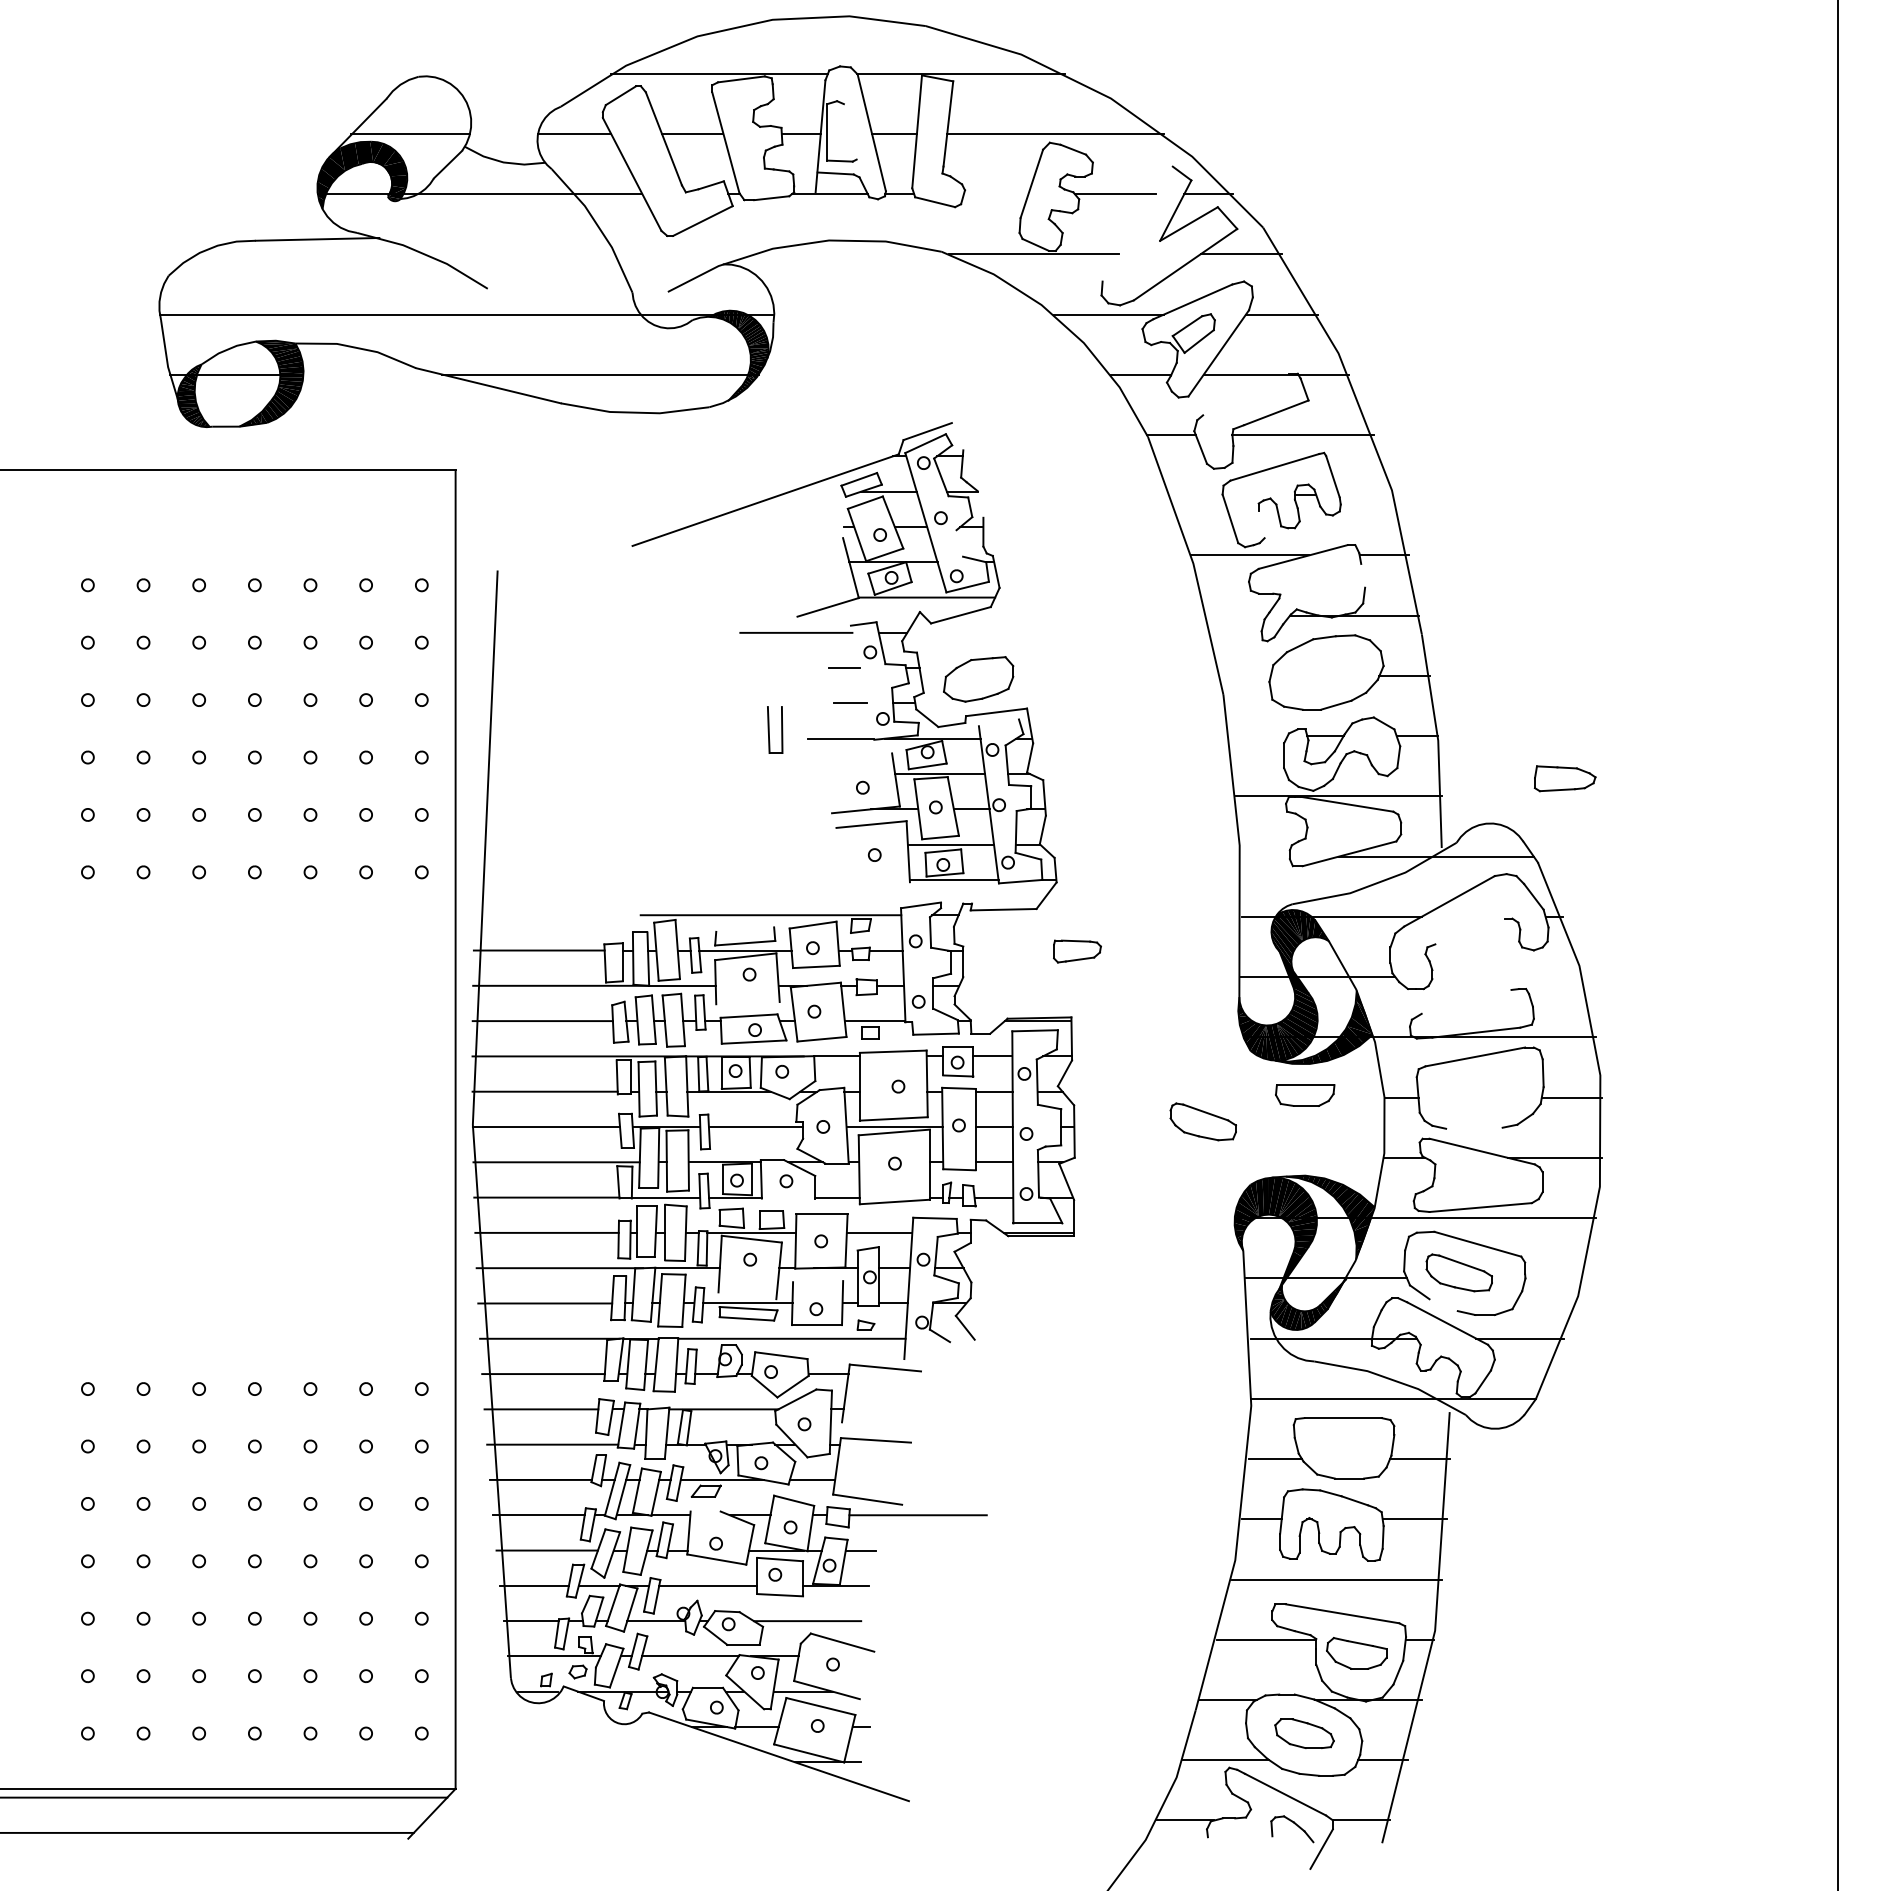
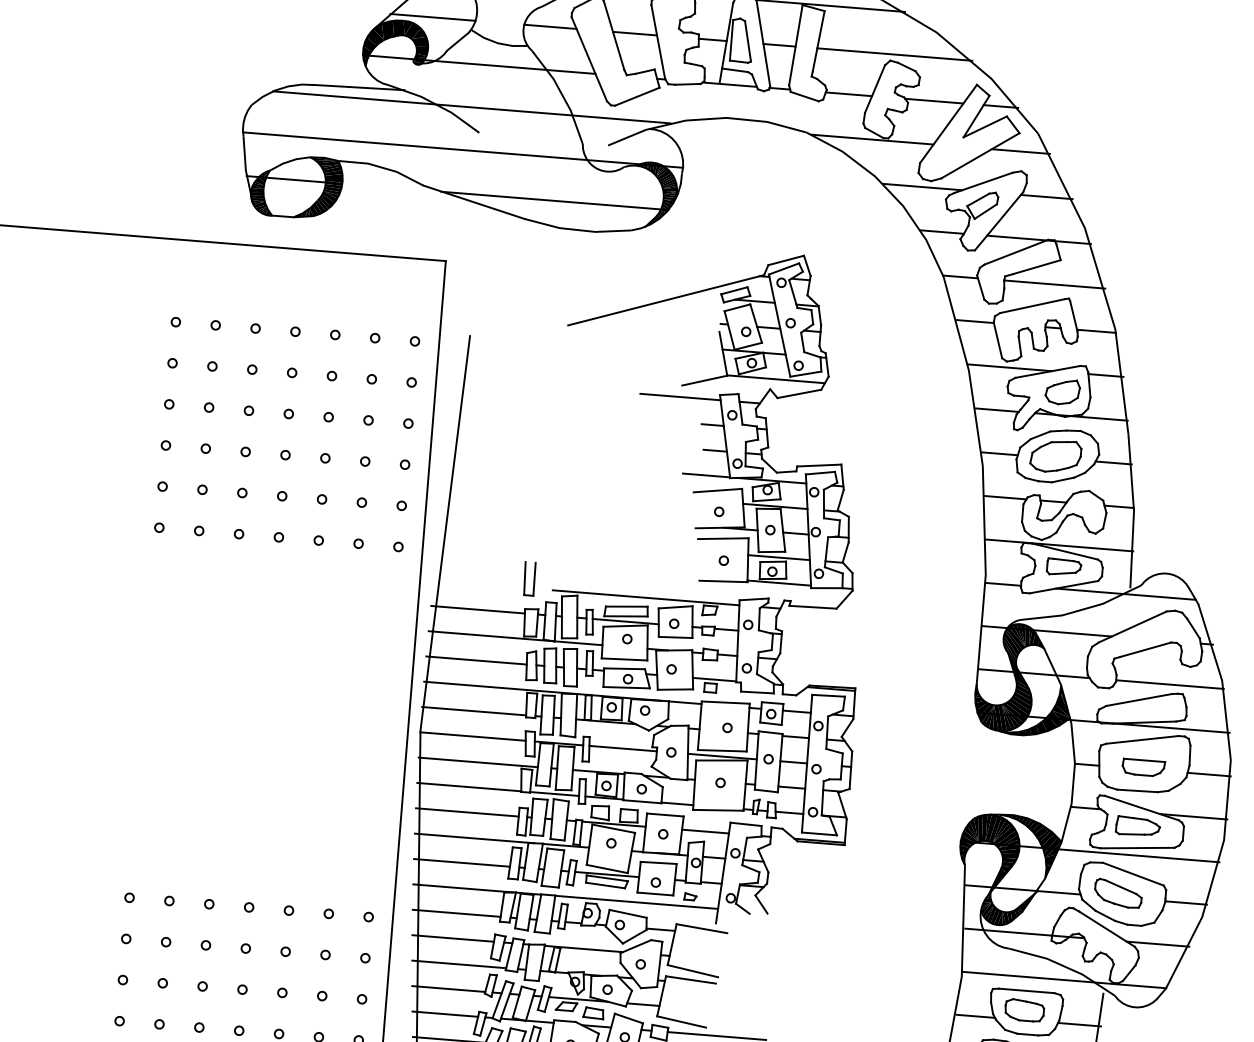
line: (849, 131) -> (747, 41), added
line: (995, 194) -> (848, 94), added
line: (1137, 223) -> (948, 123), added
line: (474, 254) -> (471, 107), added
line: (1246, 394) -> (1016, 252), added
line: (957, 436) -> (807, 265), added
line: (1196, 495) -> (975, 321), added
line: (1366, 495) -> (1096, 331), added
line: (980, 504) -> (819, 315), added
line: (1261, 524) -> (1019, 346), added
line: (959, 543) -> (802, 342), added
line: (1363, 575) -> (1090, 388), added
part: (1325, 583) -> (1062, 392), added
line: (1237, 615) -> (997, 410), added
line: (1245, 675) -> (999, 453), added
part: (978, 679) -> (1055, 456), moved
line: (862, 682) -> (725, 436), added
line: (998, 722) -> (820, 472), added
part: (775, 729) -> (529, 578), moved
line: (1258, 736) -> (1005, 497), added
line: (858, 758) -> (717, 490), added
part: (1564, 778) -> (1137, 826), moved
line: (1264, 856) -> (1002, 584), added
line: (876, 883) -> (723, 581), added
line: (745, 929) -> (626, 606), added
line: (1469, 931) -> (1145, 649), added
part: (1077, 951) -> (1064, 567), moved
line: (1507, 977) -> (1169, 684), added
line: (1466, 1001) -> (1139, 699), added
line: (747, 1003) -> (624, 659), added
part: (1305, 1095) -> (1143, 767), moved
part: (1202, 1121) -> (943, 770), removed
line: (1474, 1127) -> (1137, 790), added
line: (788, 1198) -> (642, 801), added
line: (1554, 1278) -> (1186, 903), added
line: (818, 1281) -> (658, 862), added
line: (747, 1295) -> (607, 868), added
line: (1443, 1305) -> (1105, 916), added
line: (877, 1427) -> (692, 970), added
part: (1342, 1445) -> (1024, 1010), added
part: (744, 1497) -> (593, 1013), added
line: (705, 1511) -> (564, 1021), added

